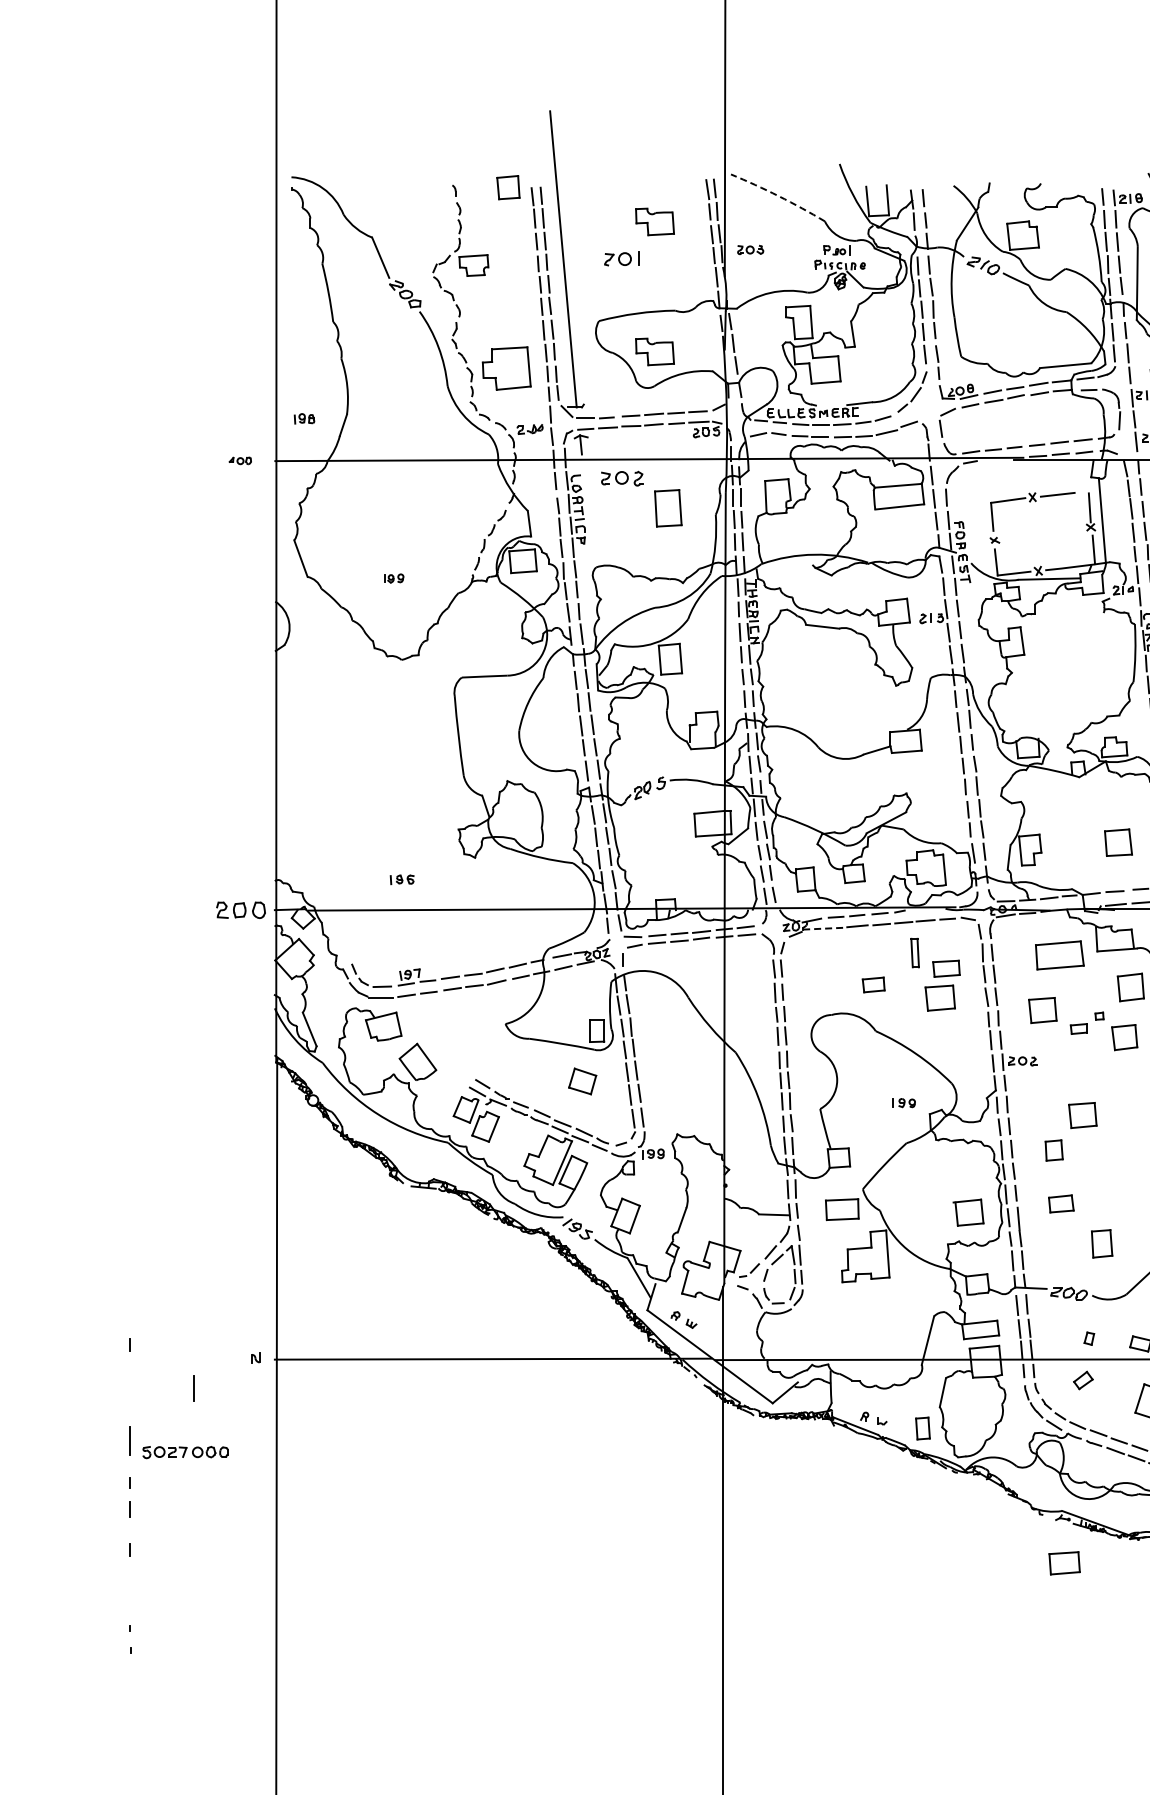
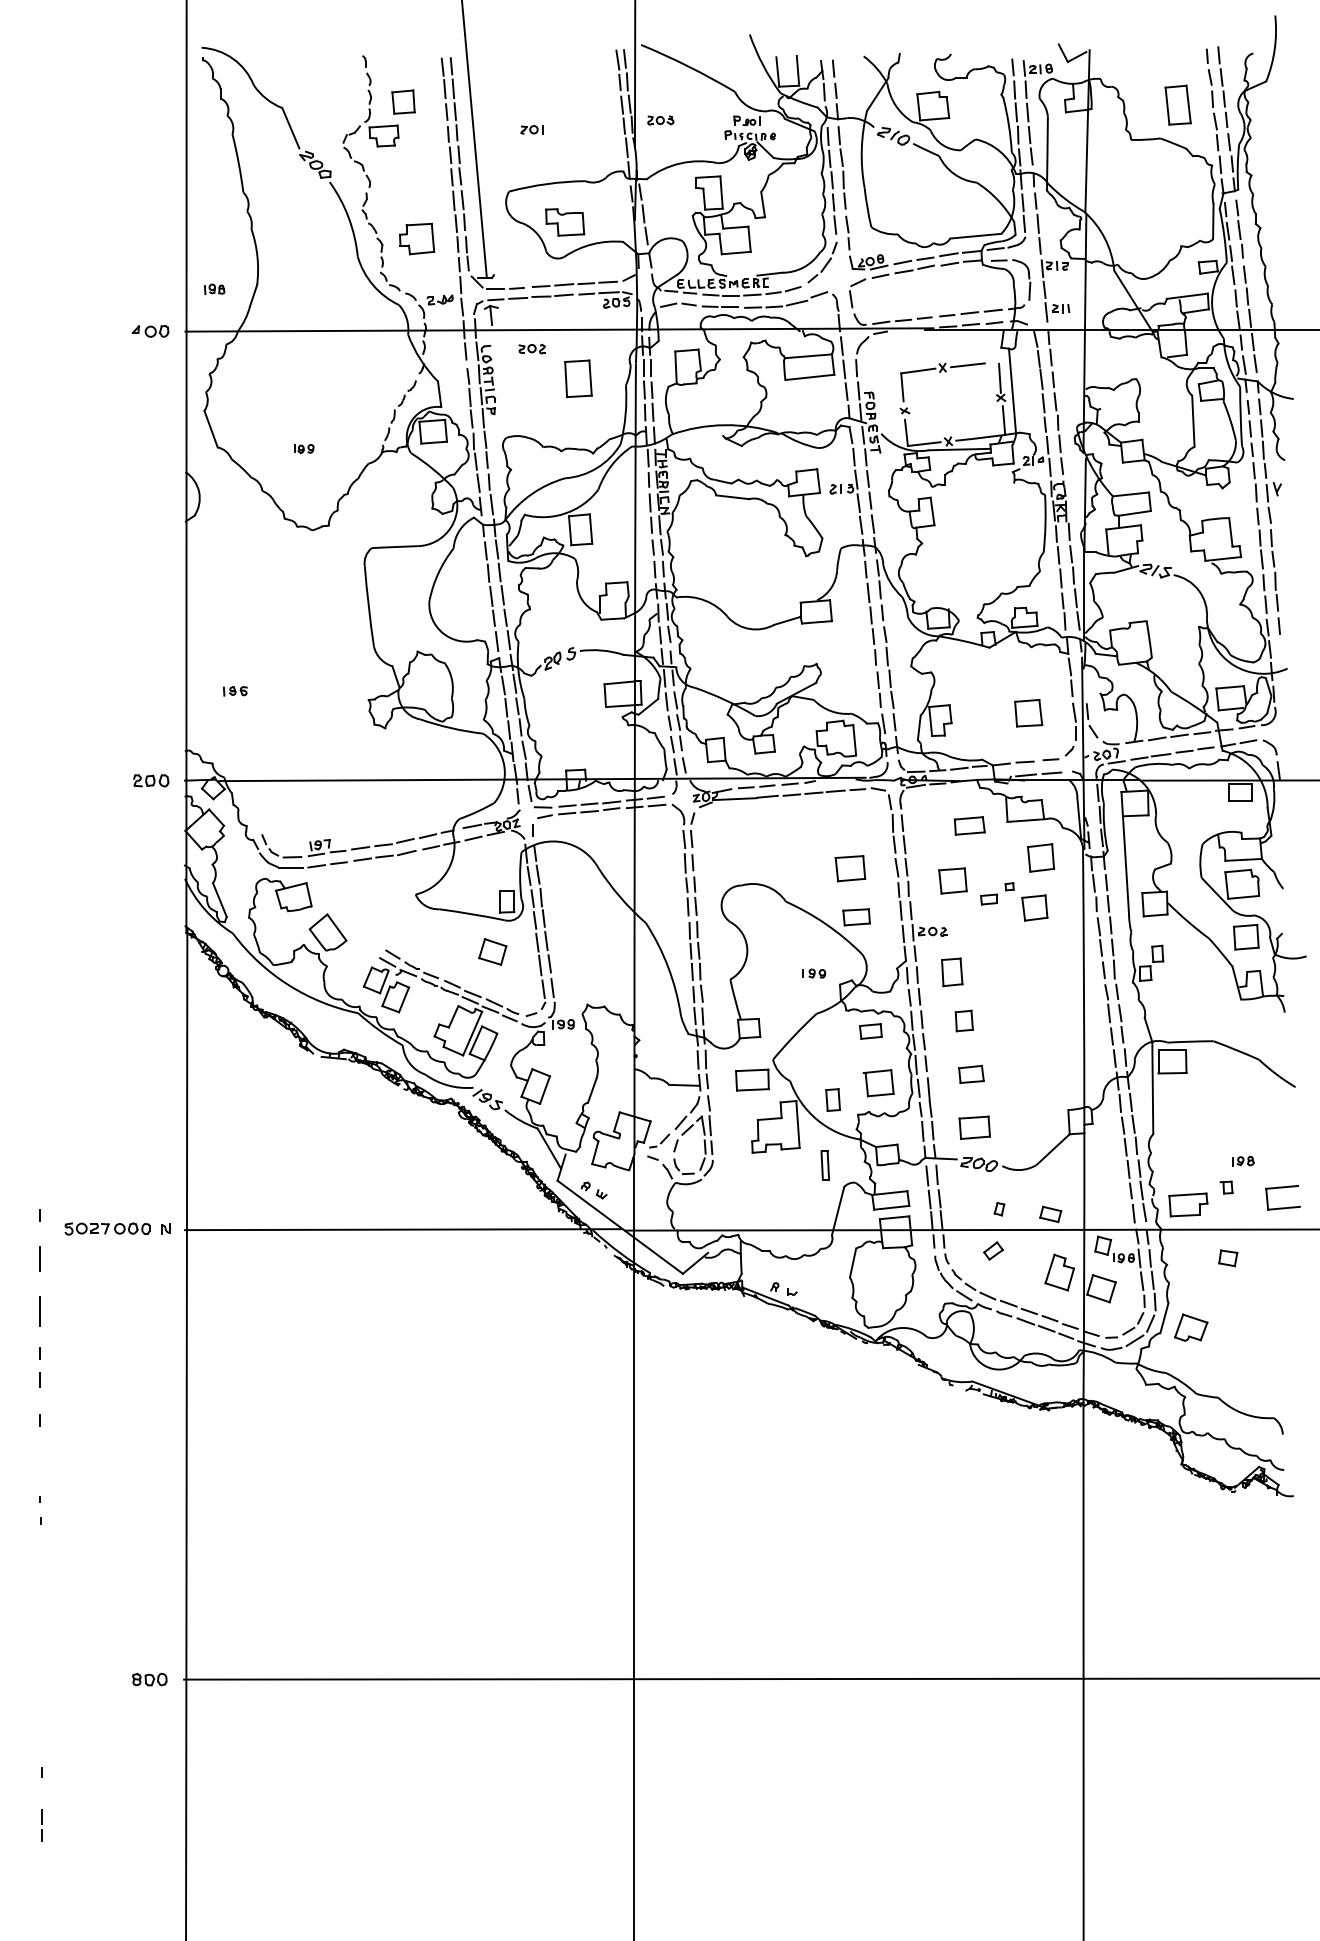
part: (508, 187) -> (403, 101), moved
arc: (778, 196) -> (688, 66), dashed -> solid
part: (655, 222) -> (565, 92), removed
part: (621, 259) -> (531, 129), size x0.62
part: (507, 368) -> (417, 238), size x0.71
part: (240, 461) -> (150, 331), size x1.67
part: (621, 478) -> (531, 348), size x0.62
part: (402, 880) -> (235, 691), moved
part: (241, 910) -> (151, 780), size x0.71
line: (824, 929) -> (734, 799), dashed -> solid
part: (914, 953) -> (824, 1165), moved
part: (1059, 955) -> (969, 825), size x0.62
part: (946, 969) -> (856, 917), moved
part: (873, 985) -> (870, 1031), moved
part: (1082, 1115) -> (992, 985), removed
part: (1102, 1244) -> (952, 972), moved
line: (193, 1388) -> (39, 1258), moved
part: (922, 1428) -> (832, 1099), moved
part: (185, 1452) -> (107, 1228), moved
part: (1064, 1563) -> (974, 1127), moved

